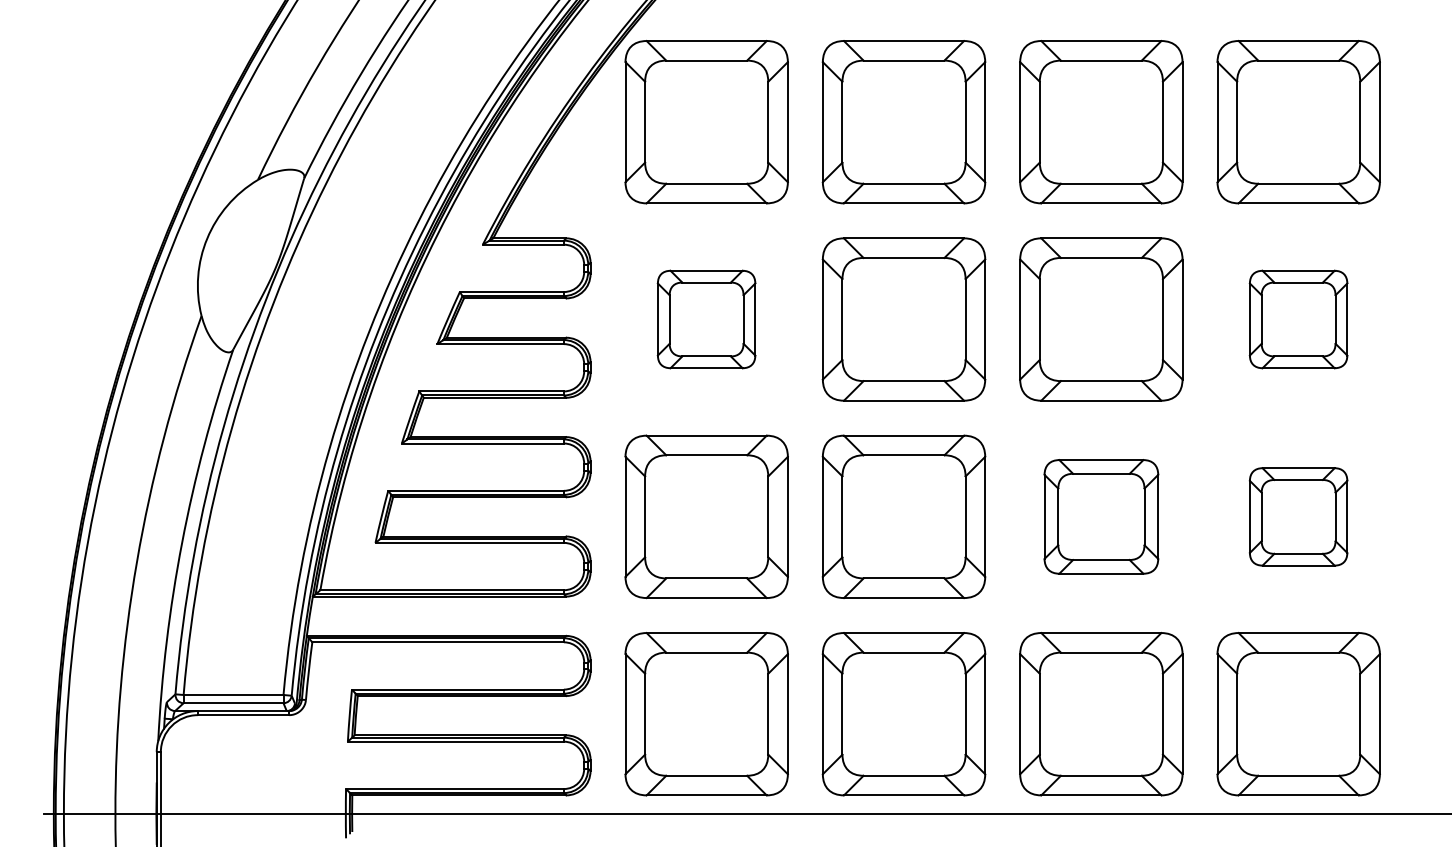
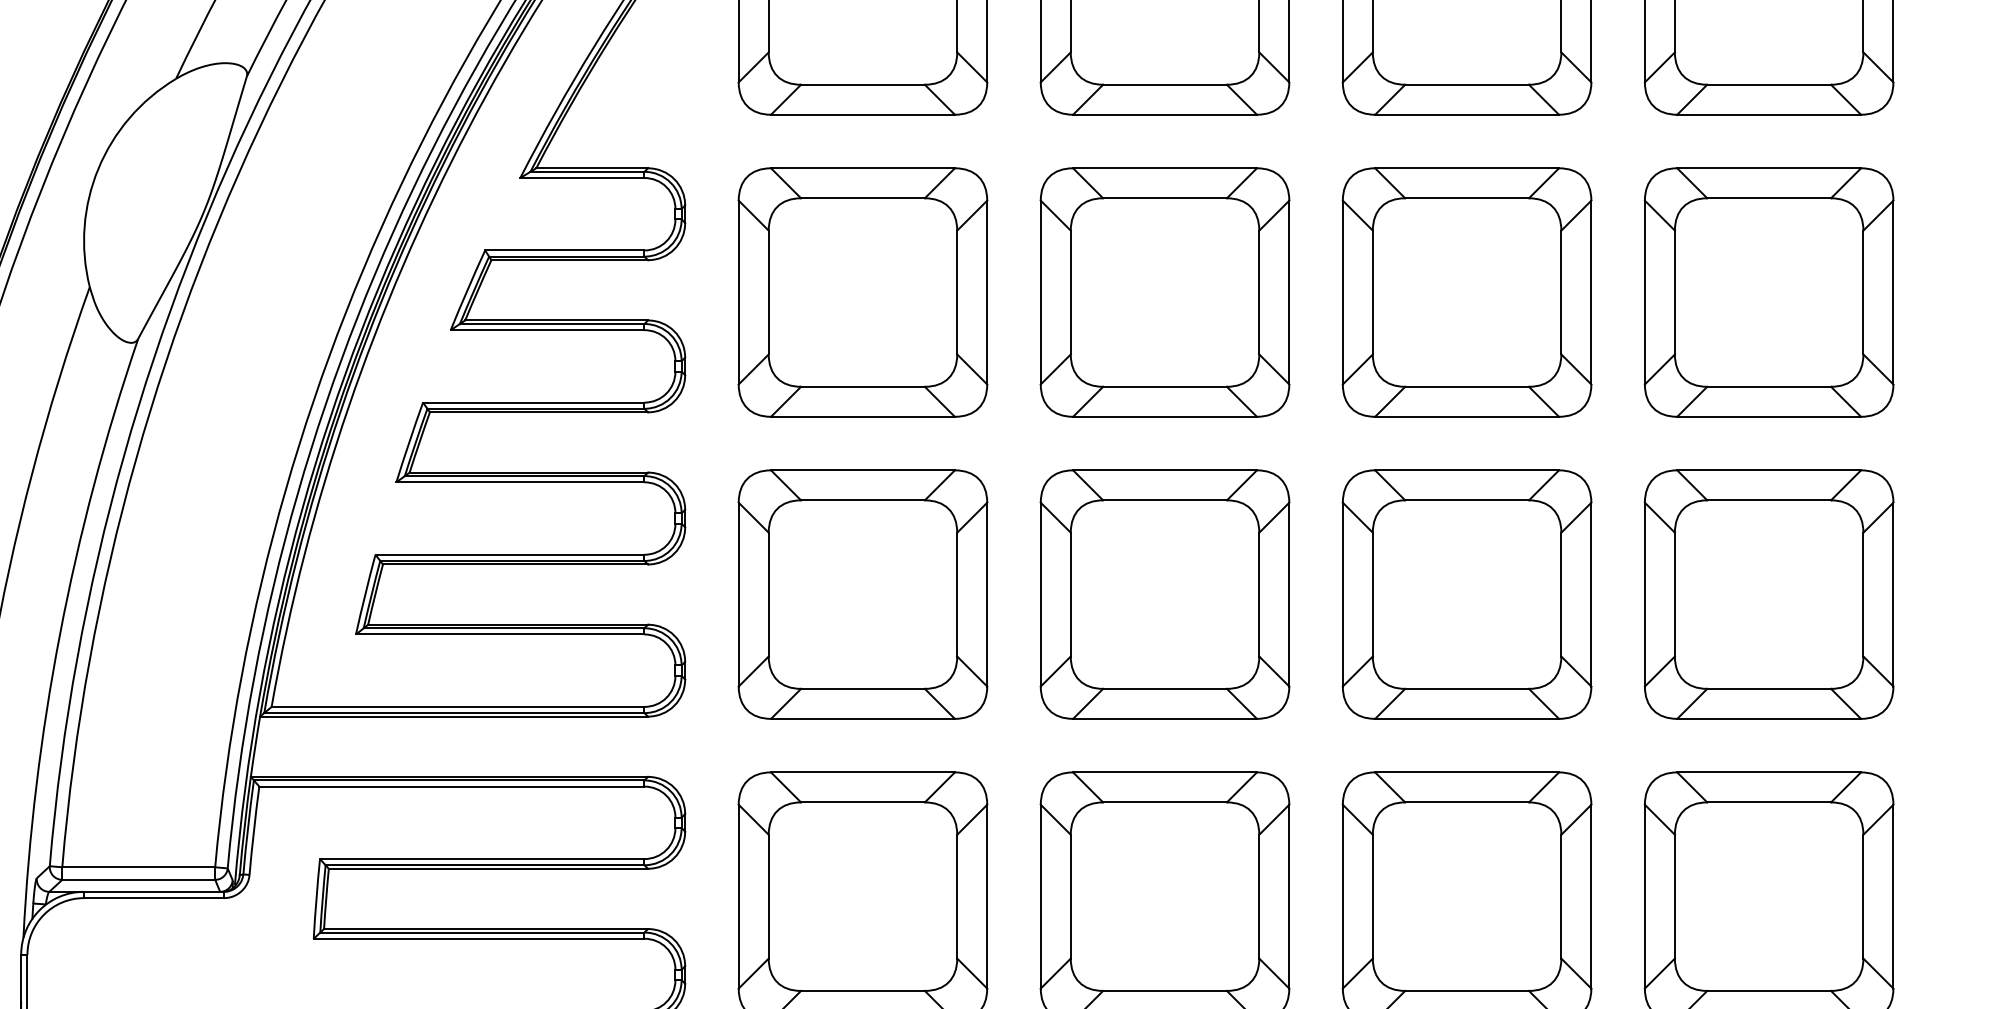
part: (706, 319) -> (862, 292), size x1.67
part: (1298, 319) -> (1768, 292), size x1.67
part: (1101, 516) -> (1467, 594), size x1.43
part: (1298, 516) -> (1768, 594), size x1.67

